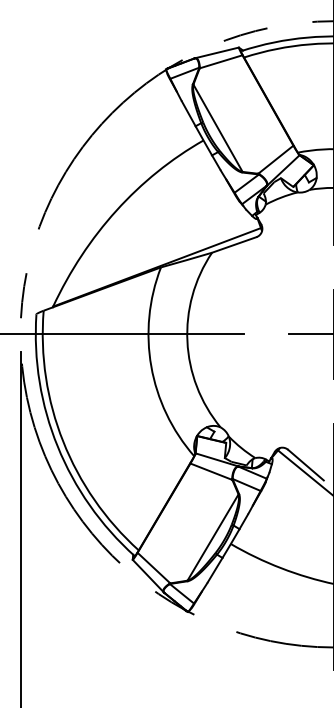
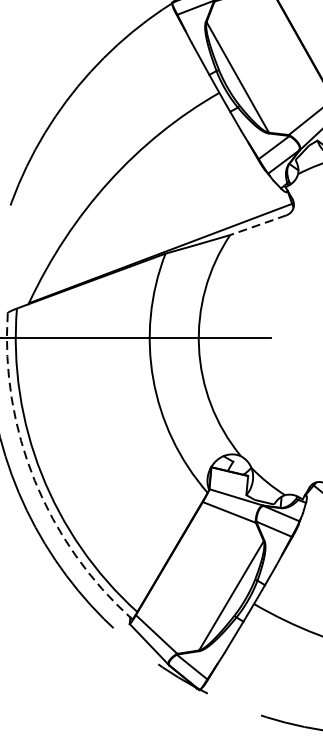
line: (234, 244) -> (258, 224), solid -> dashed
arc: (57, 446) -> (34, 480), solid -> dashed

